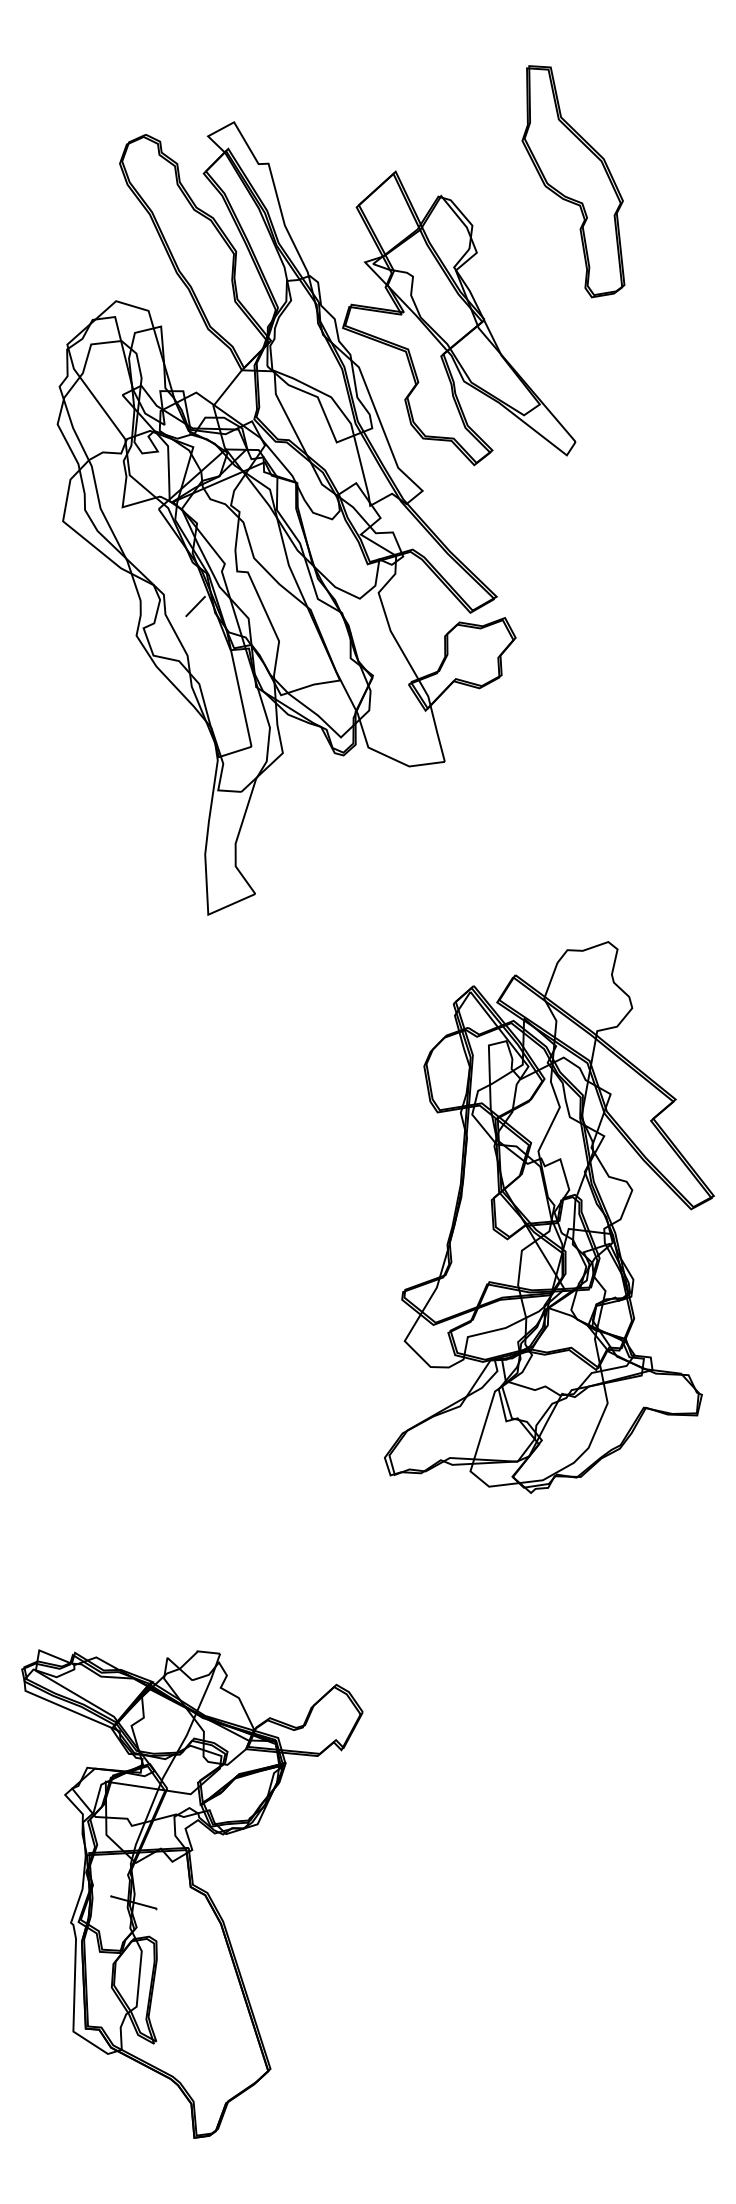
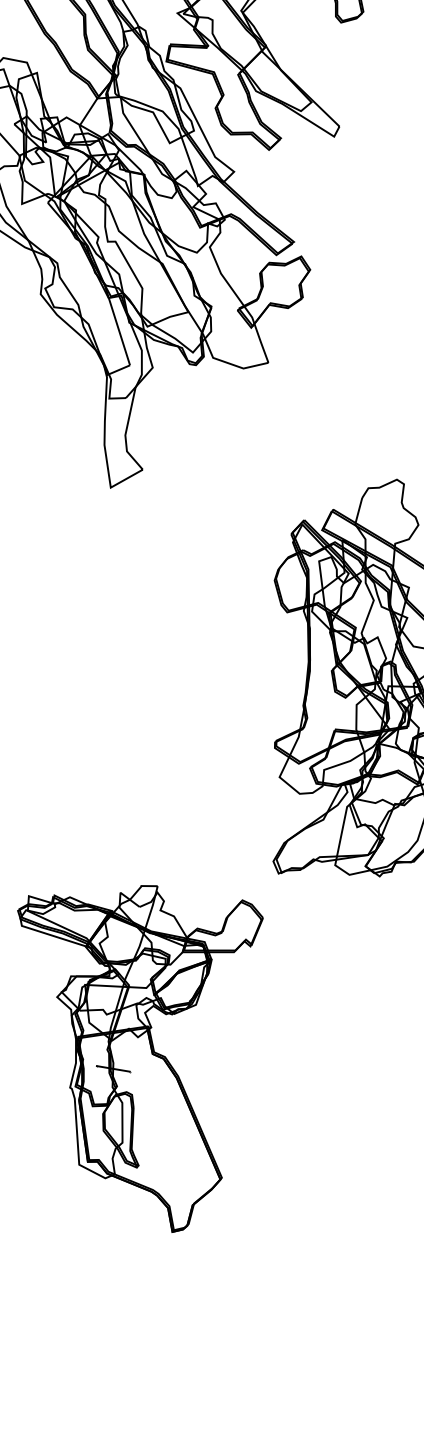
line: (195, 606) -> (80, 269), removed
part: (192, 1893) -> (154, 1058), moved

